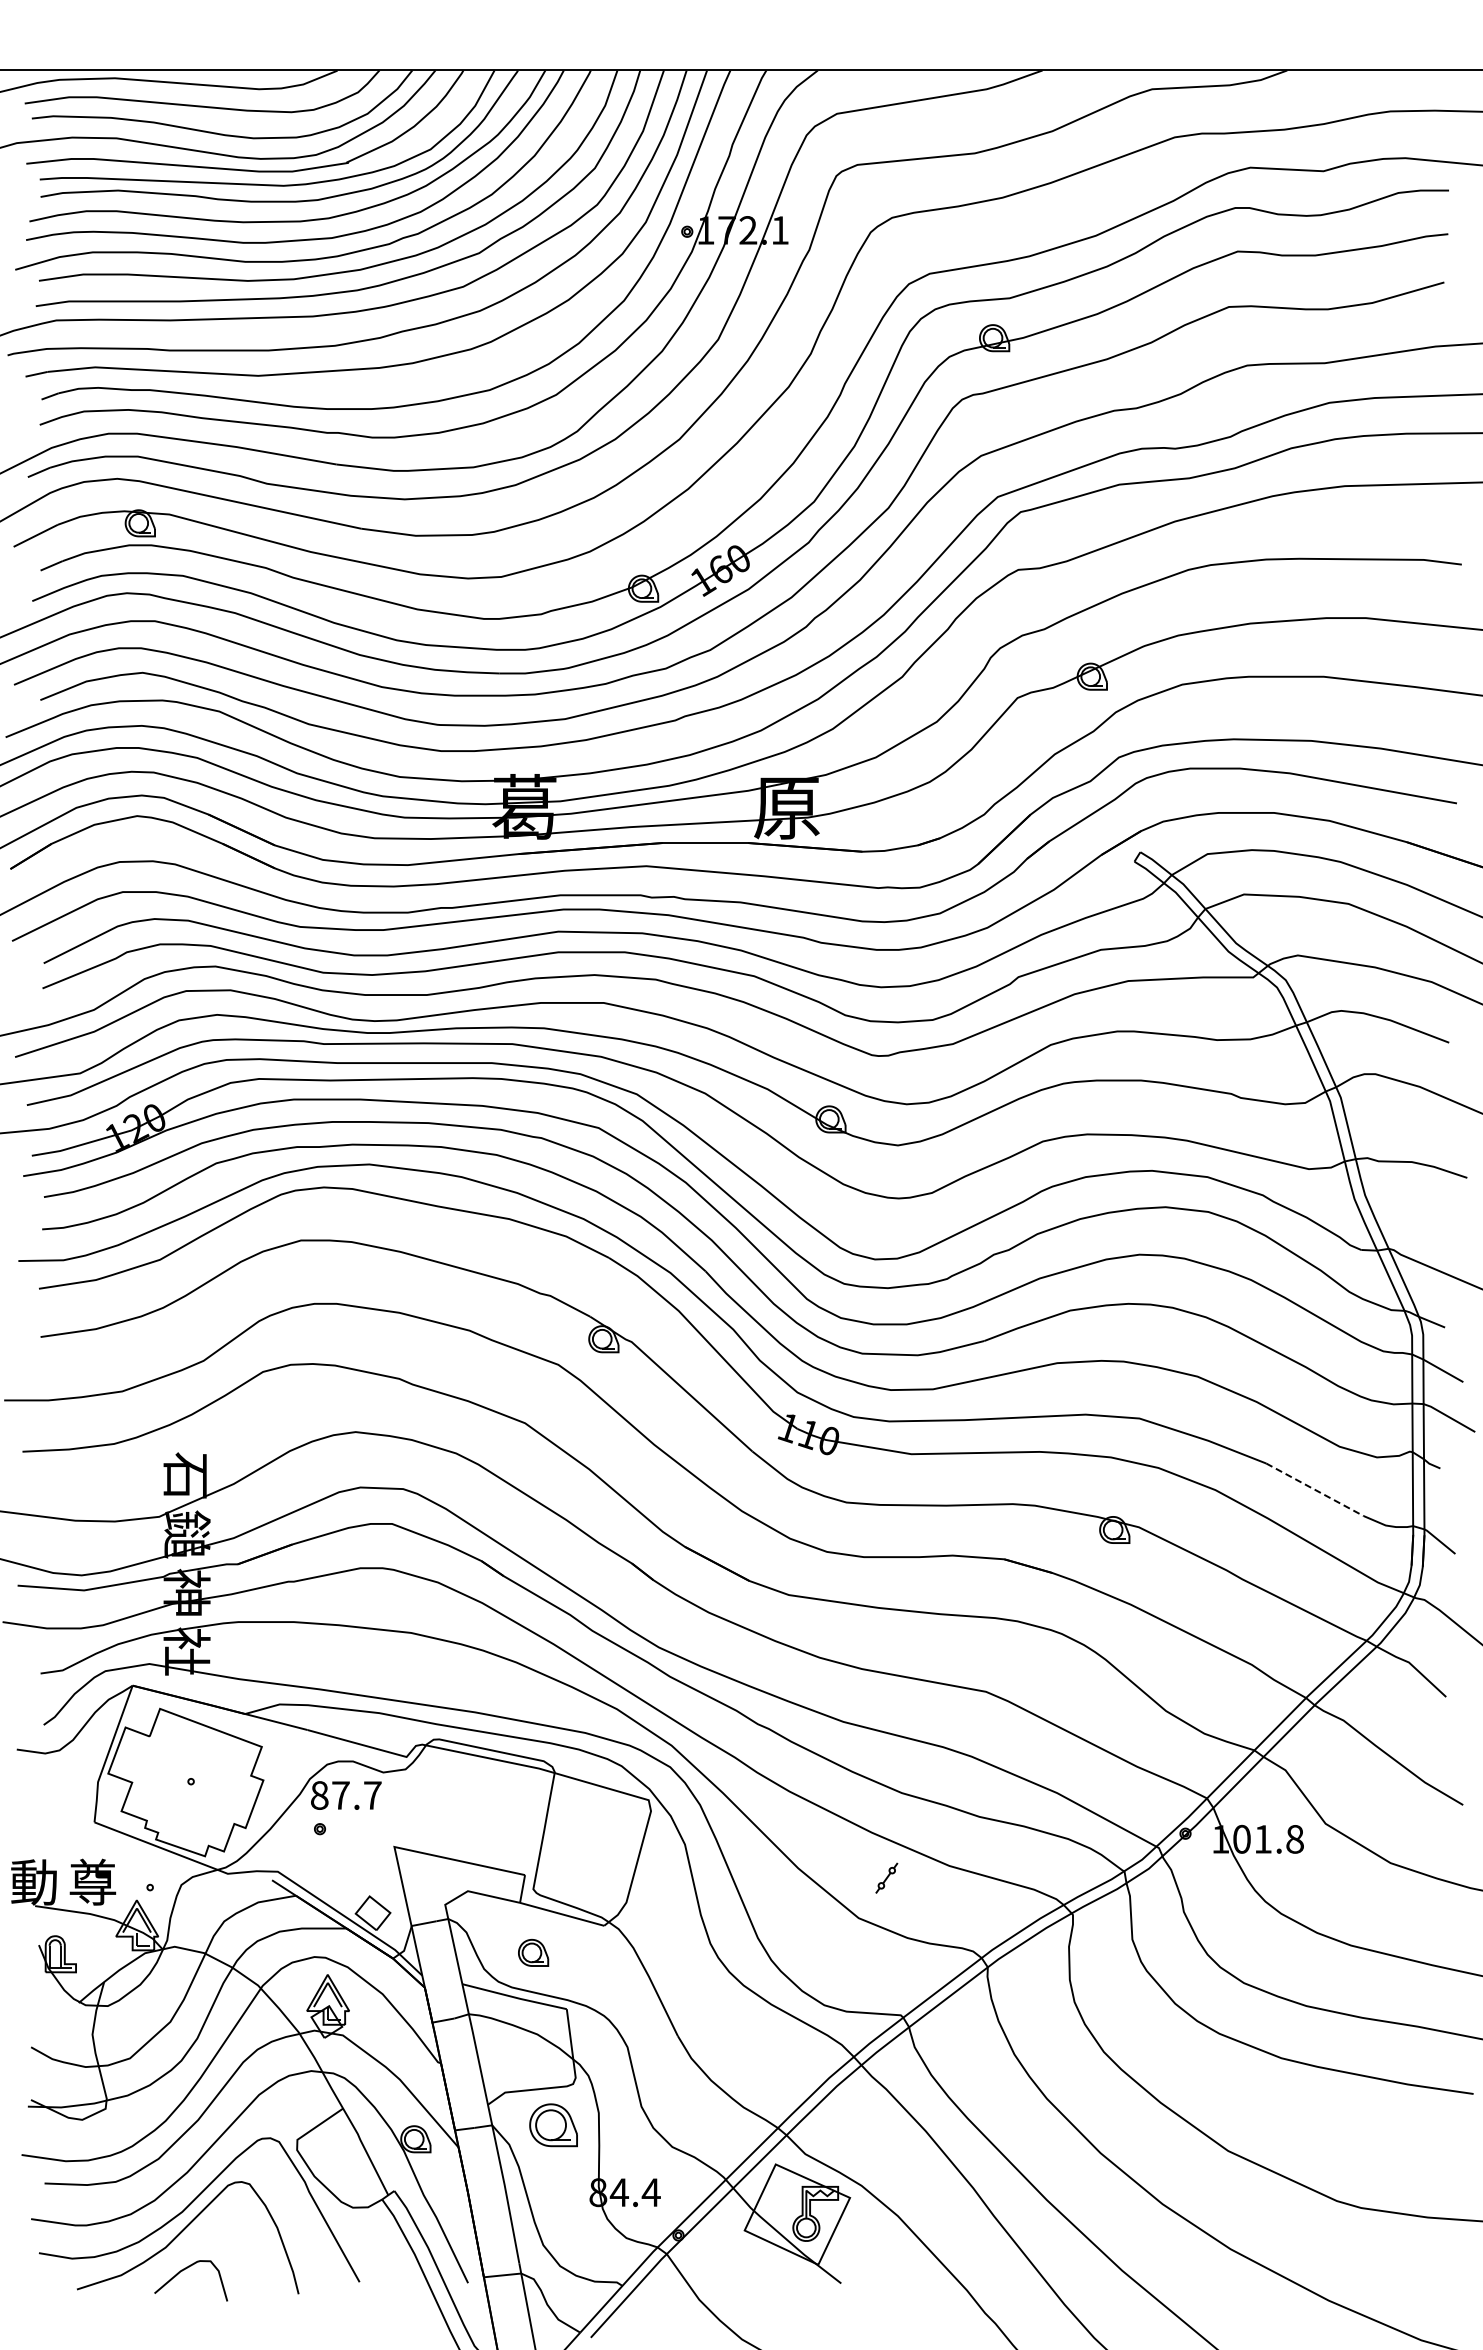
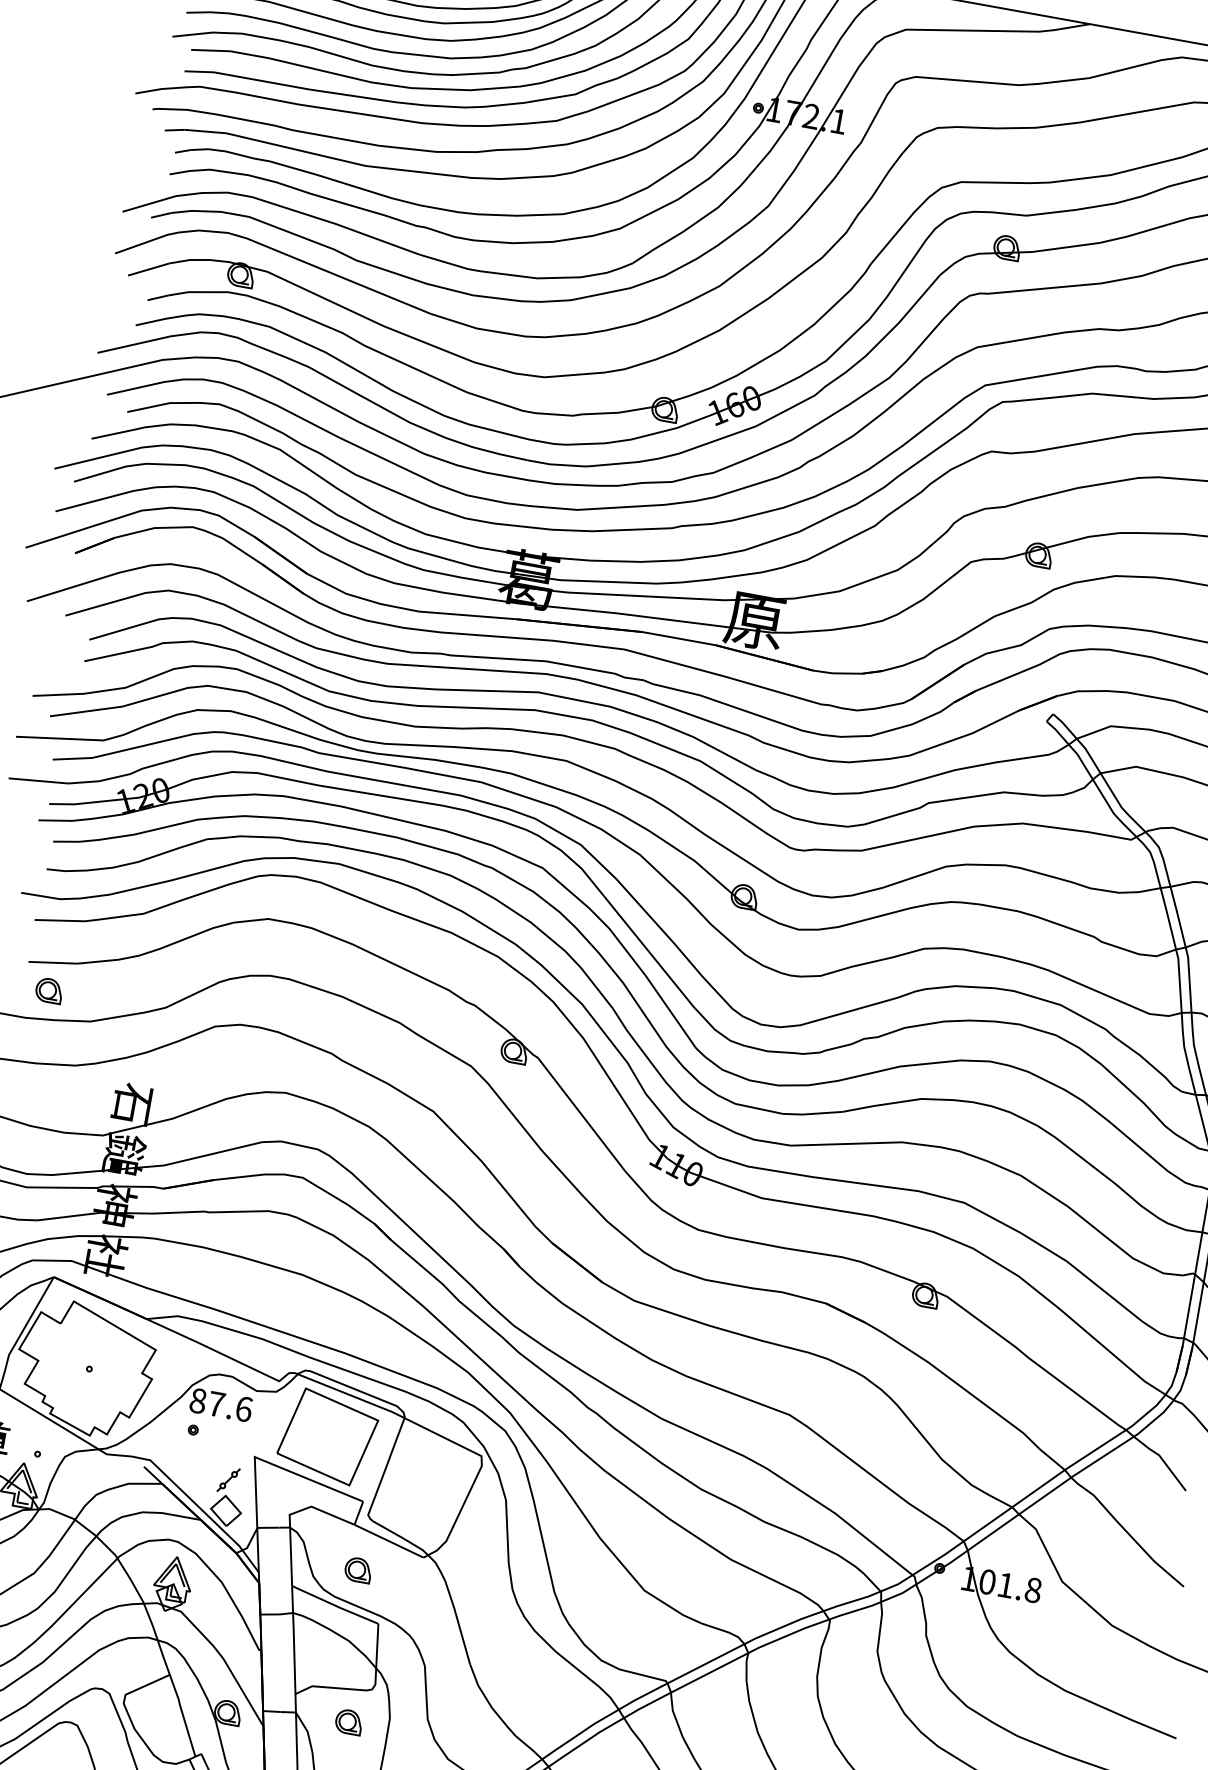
part: (69, 1365) -> (49, 990), added
line: (1315, 1489) -> (1105, 1291), dashed -> solid
text: (372, 1795) -> (243, 1409), 87.7 -> 87.6
part: (472, 1809) -> (327, 1436), added
part: (886, 1877) -> (228, 1479), moved
part: (553, 2125) -> (348, 1722), size x0.62

